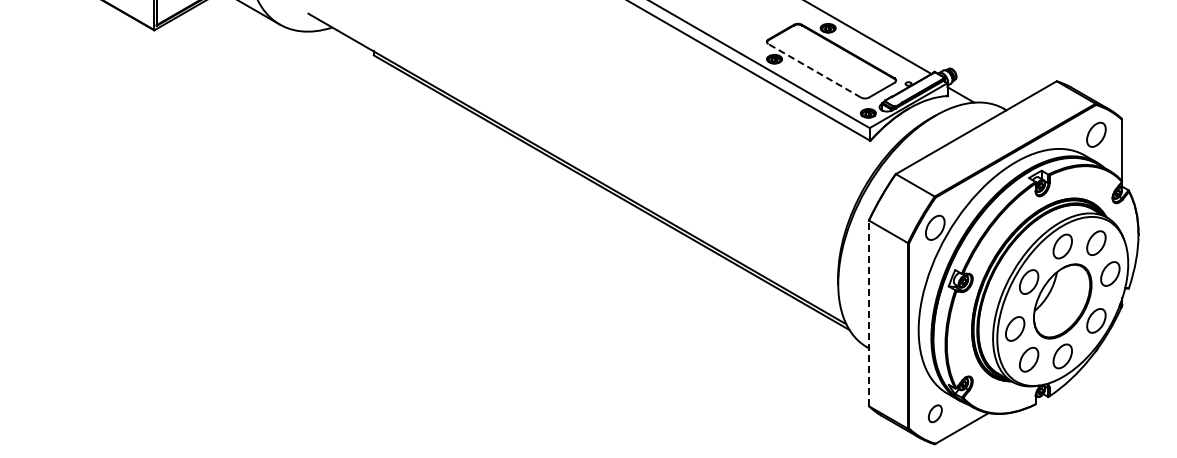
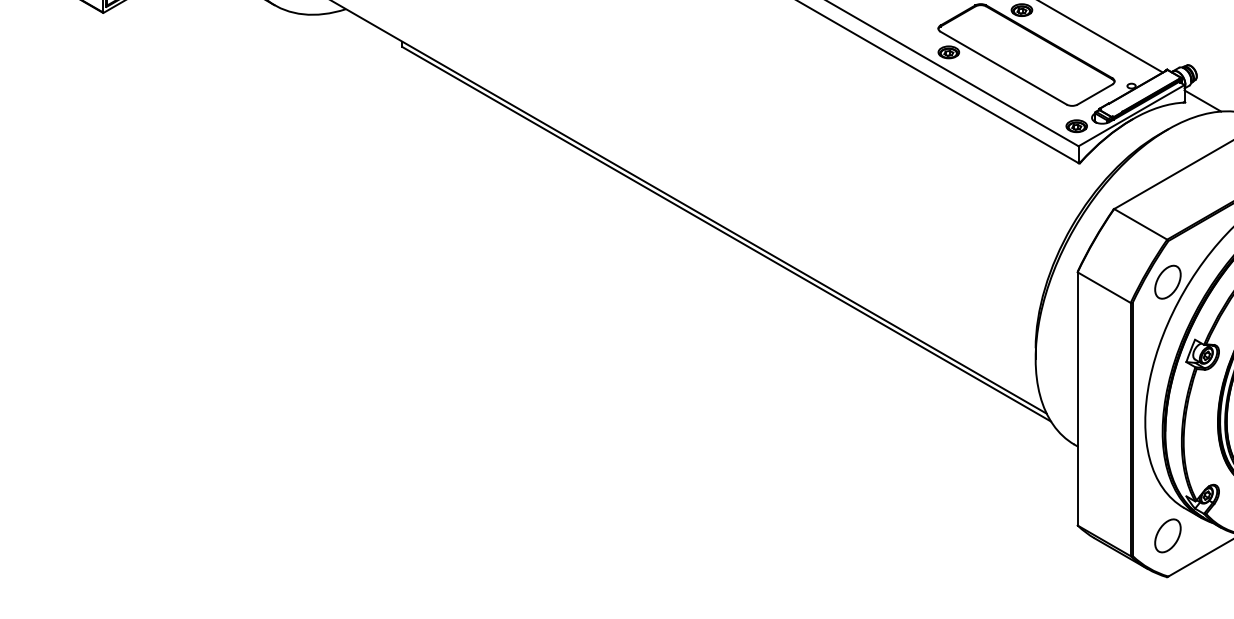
line: (814, 70) -> (1003, 67), dashed -> solid
line: (869, 313) -> (1078, 398), dashed -> solid
part: (935, 413) -> (1168, 535), size x1.43

